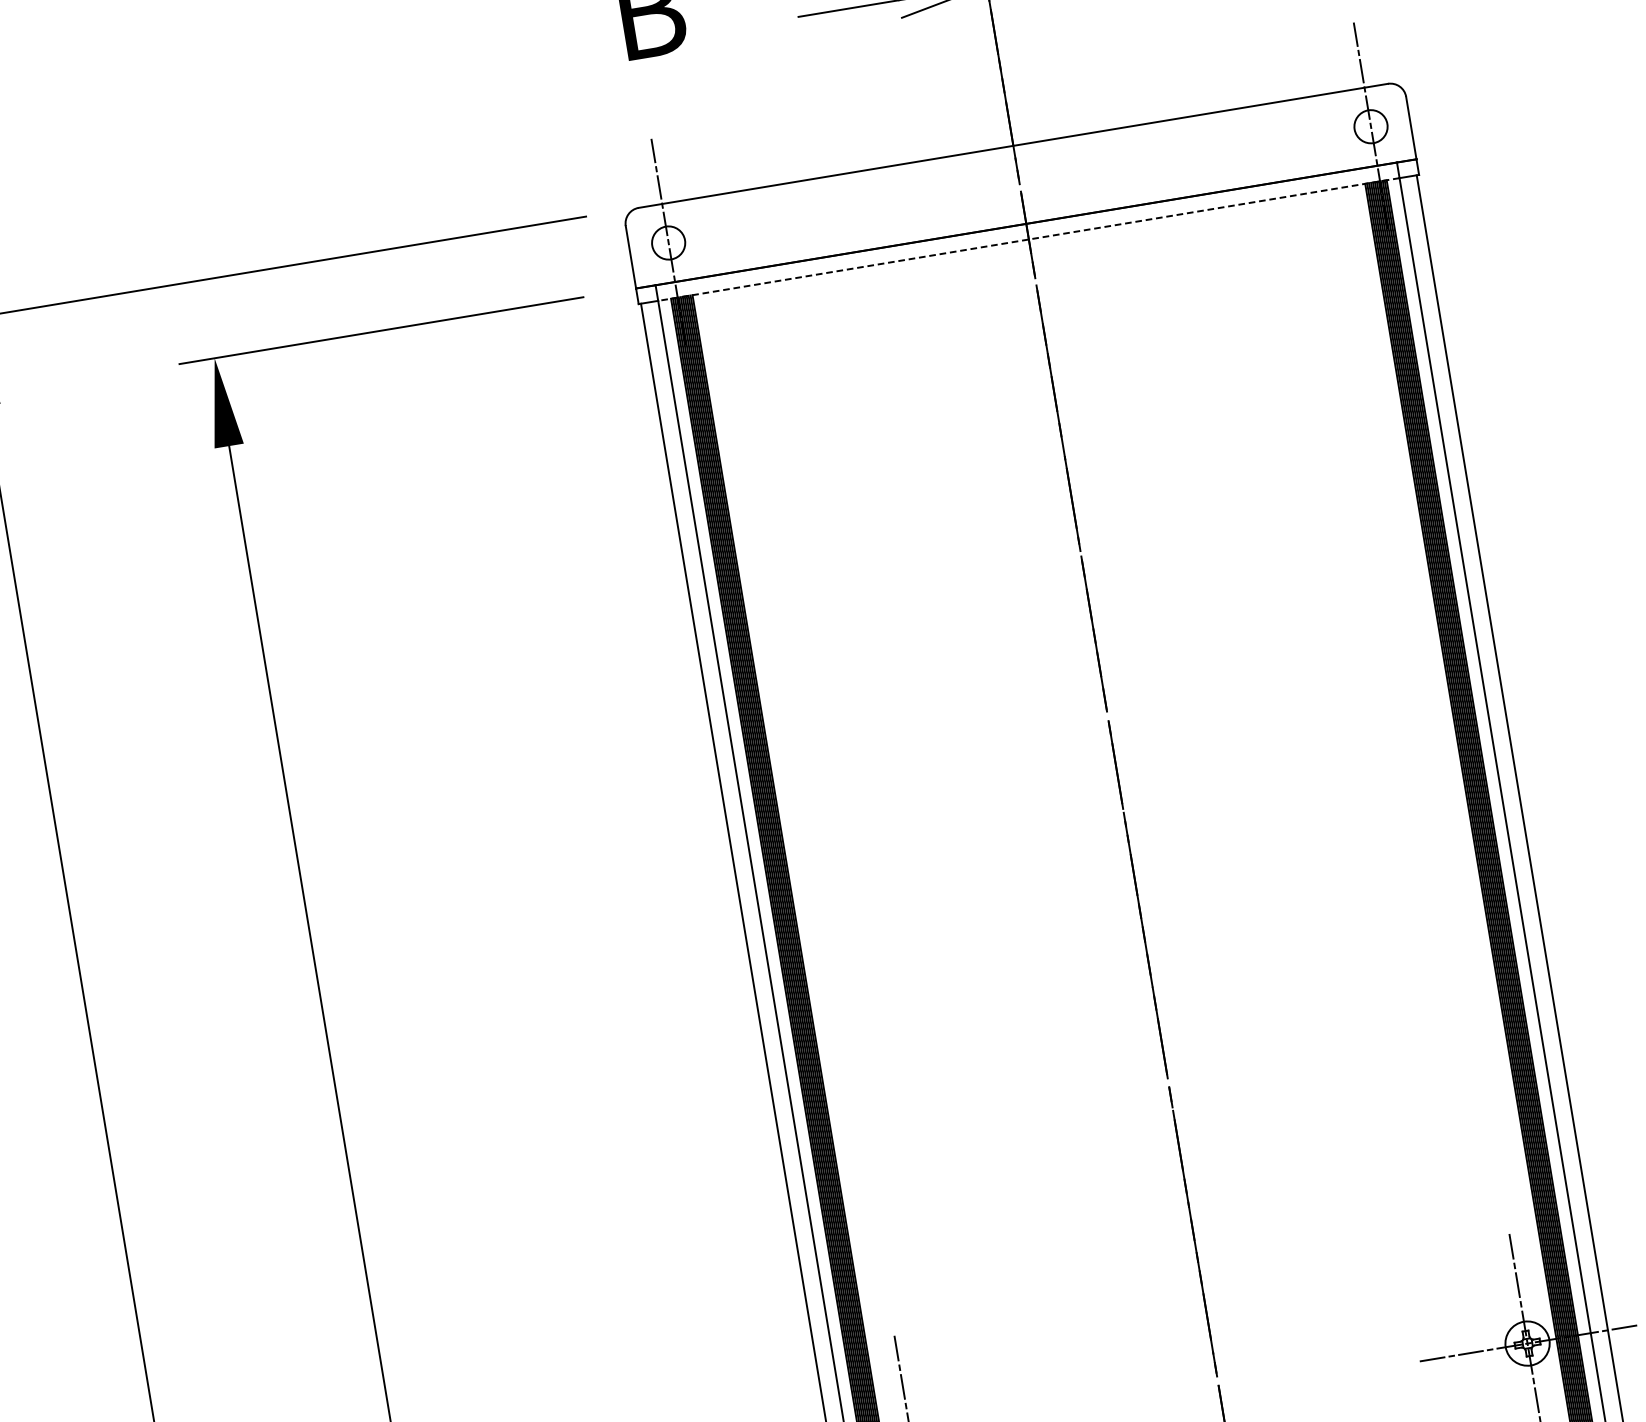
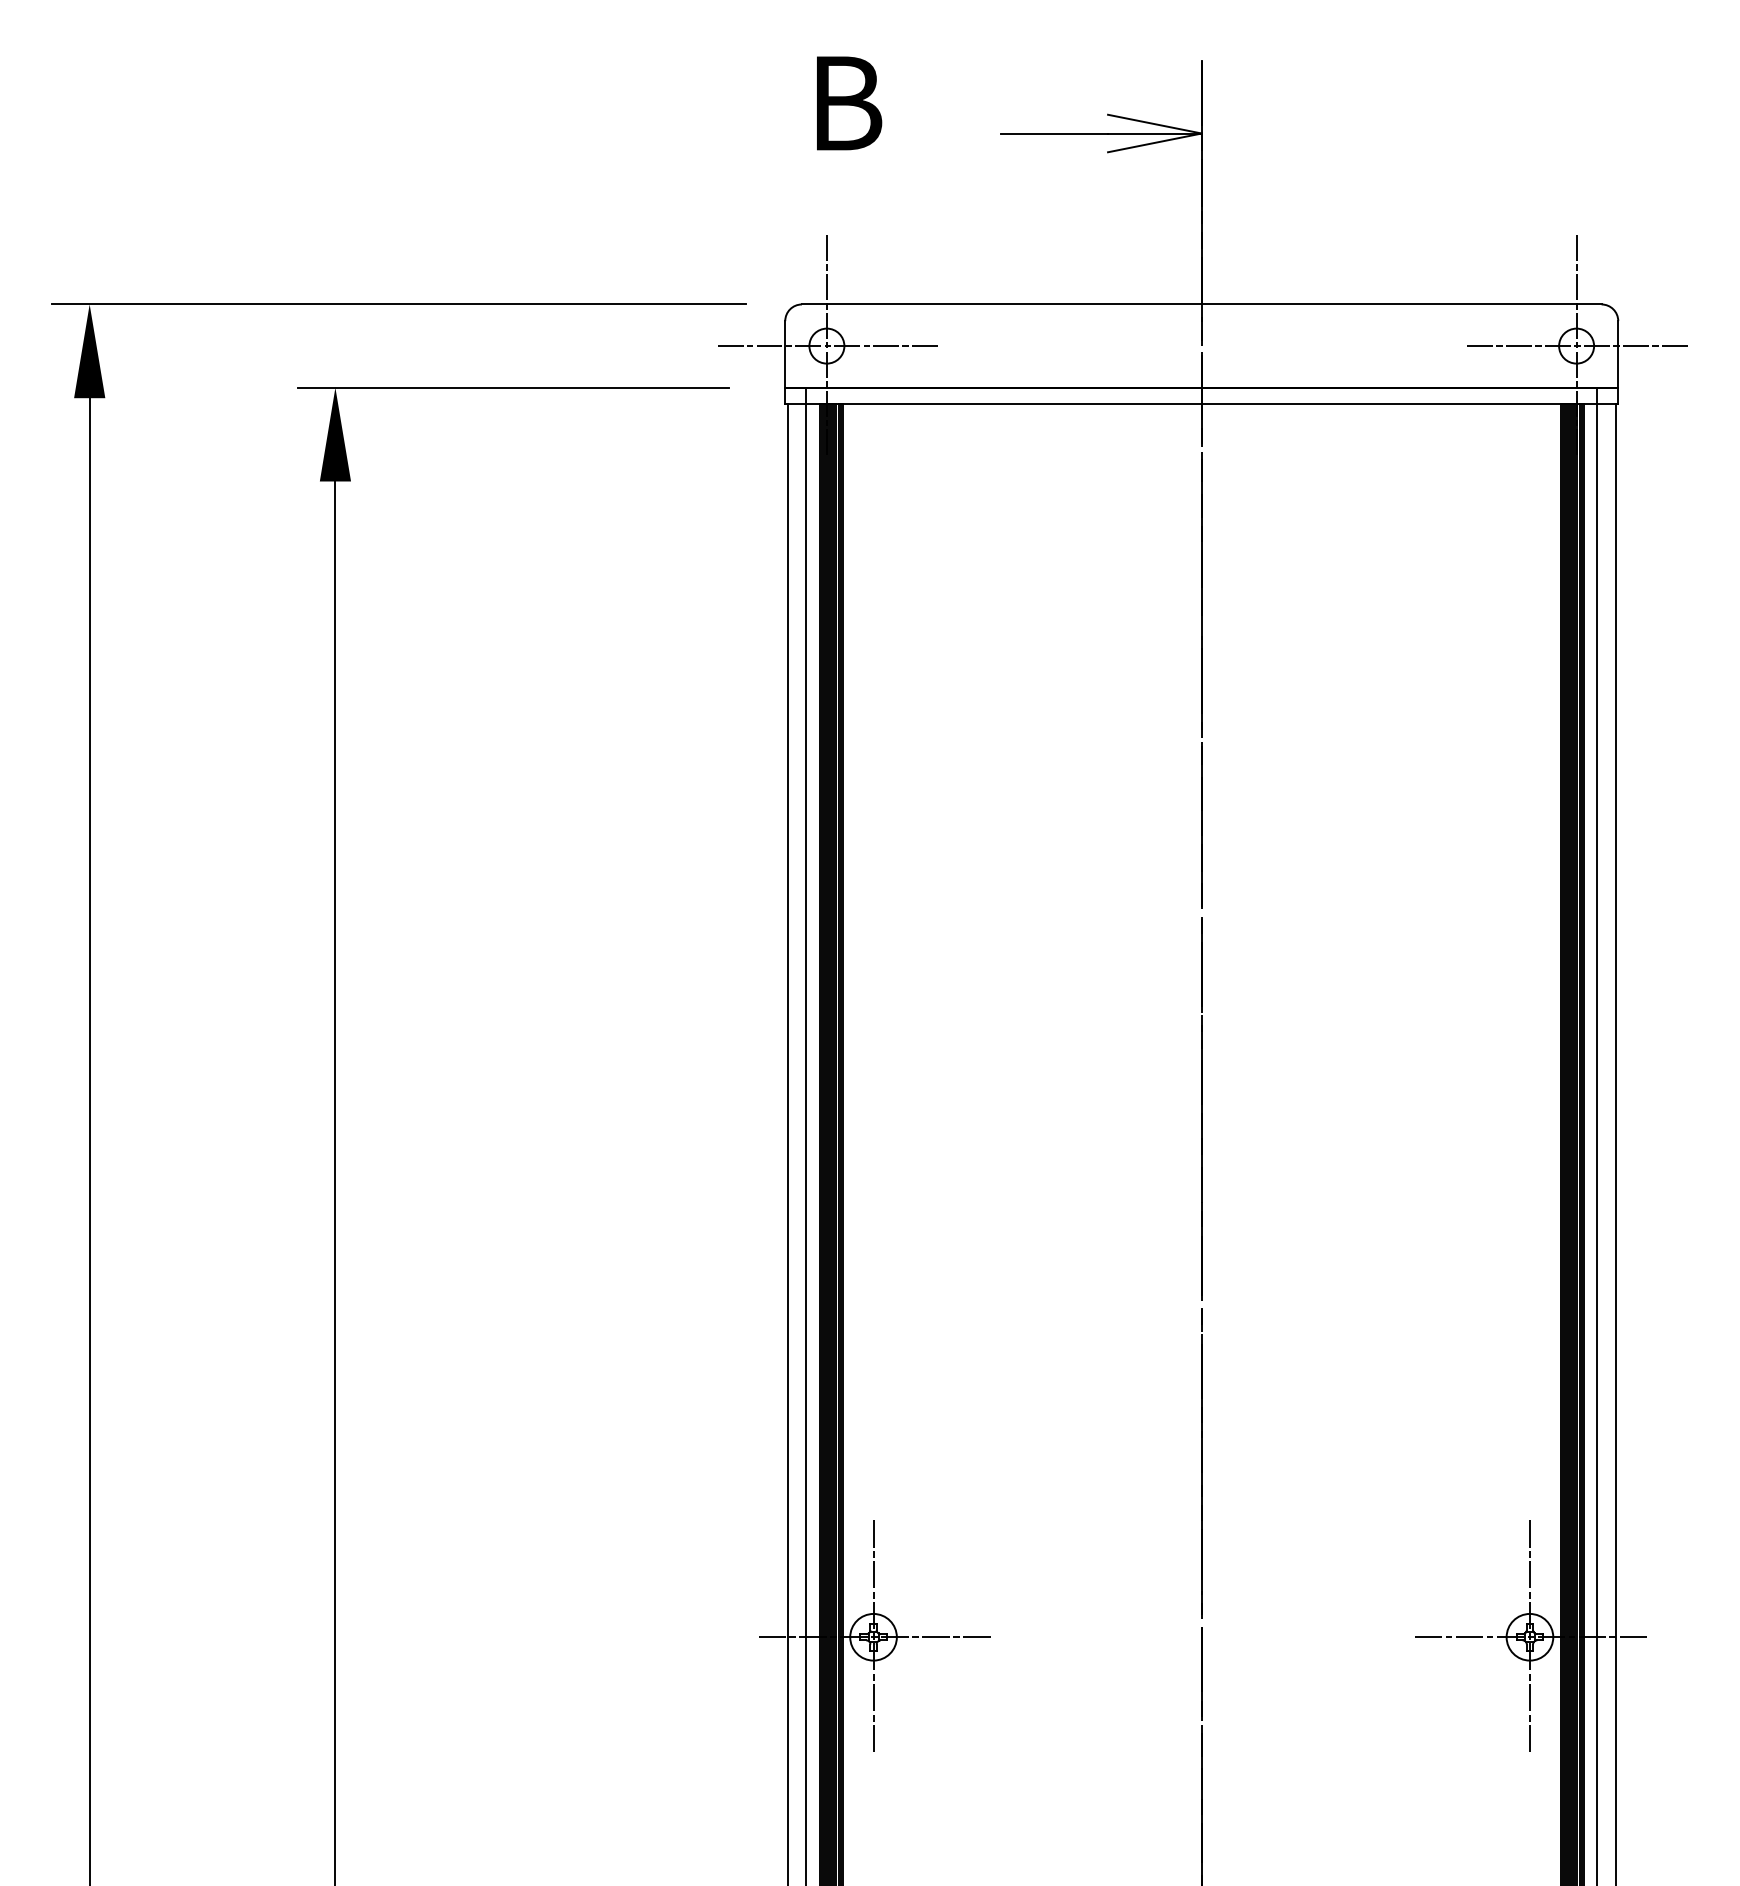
line: (1370, 127) -> (1576, 346), added
line: (1028, 239) -> (1201, 404), dashed -> solid
line: (668, 243) -> (826, 346), added

